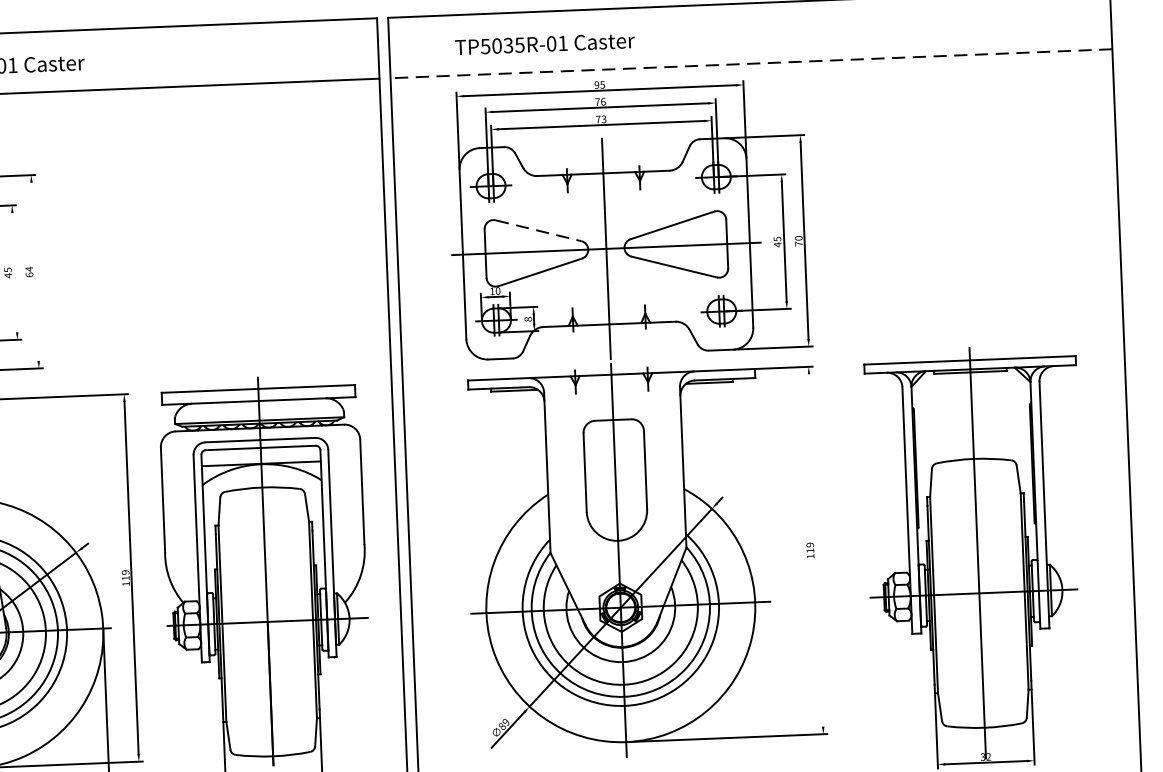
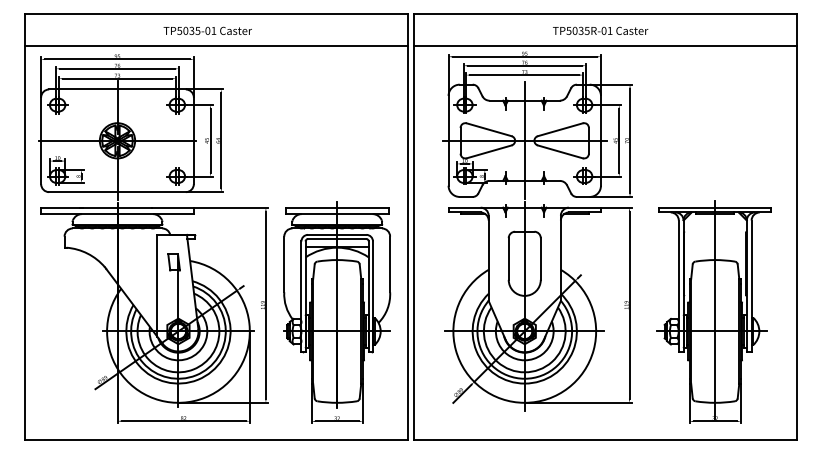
text: (544, 43) -> (600, 30), moved
line: (751, 63) -> (605, 45), dashed -> solid
line: (539, 230) -> (489, 129), dashed -> solid
line: (35, 271) -> (221, 140), added
line: (14, 272) -> (210, 140), added
line: (815, 549) -> (629, 304), added

